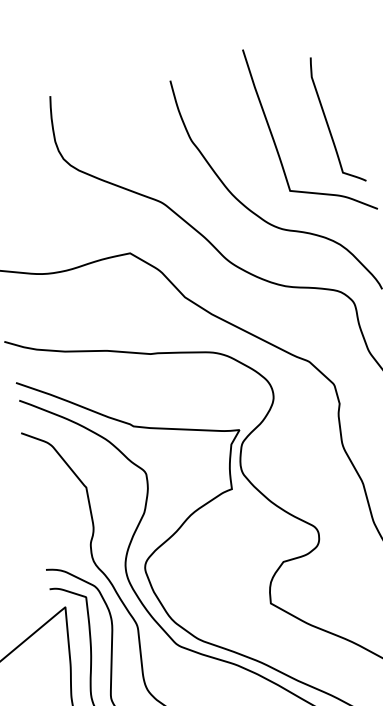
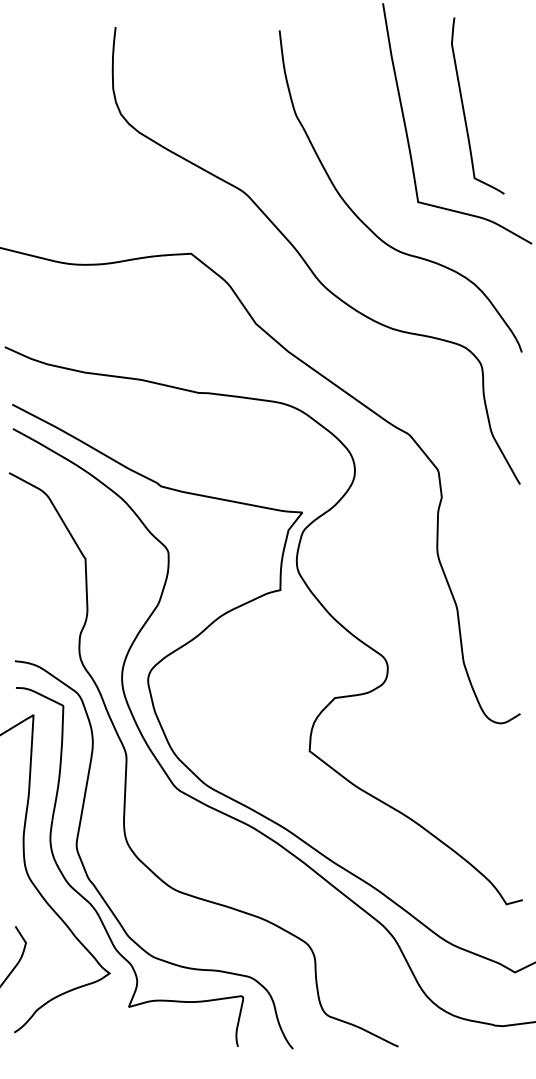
curve: (327, 122) -> (464, 108), moved

